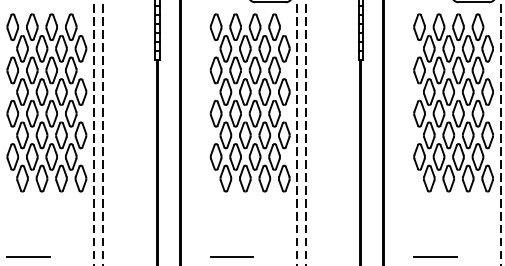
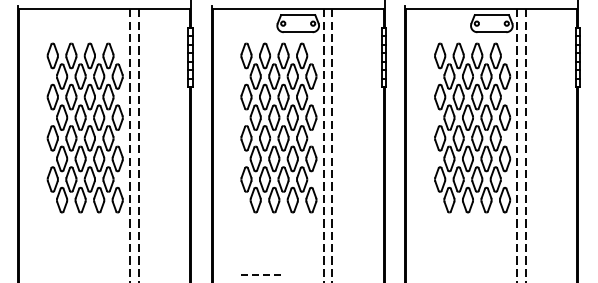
line: (28, 256) -> (67, 274), removed
line: (231, 256) -> (261, 274), solid -> dashed
line: (434, 256) -> (454, 274), removed

